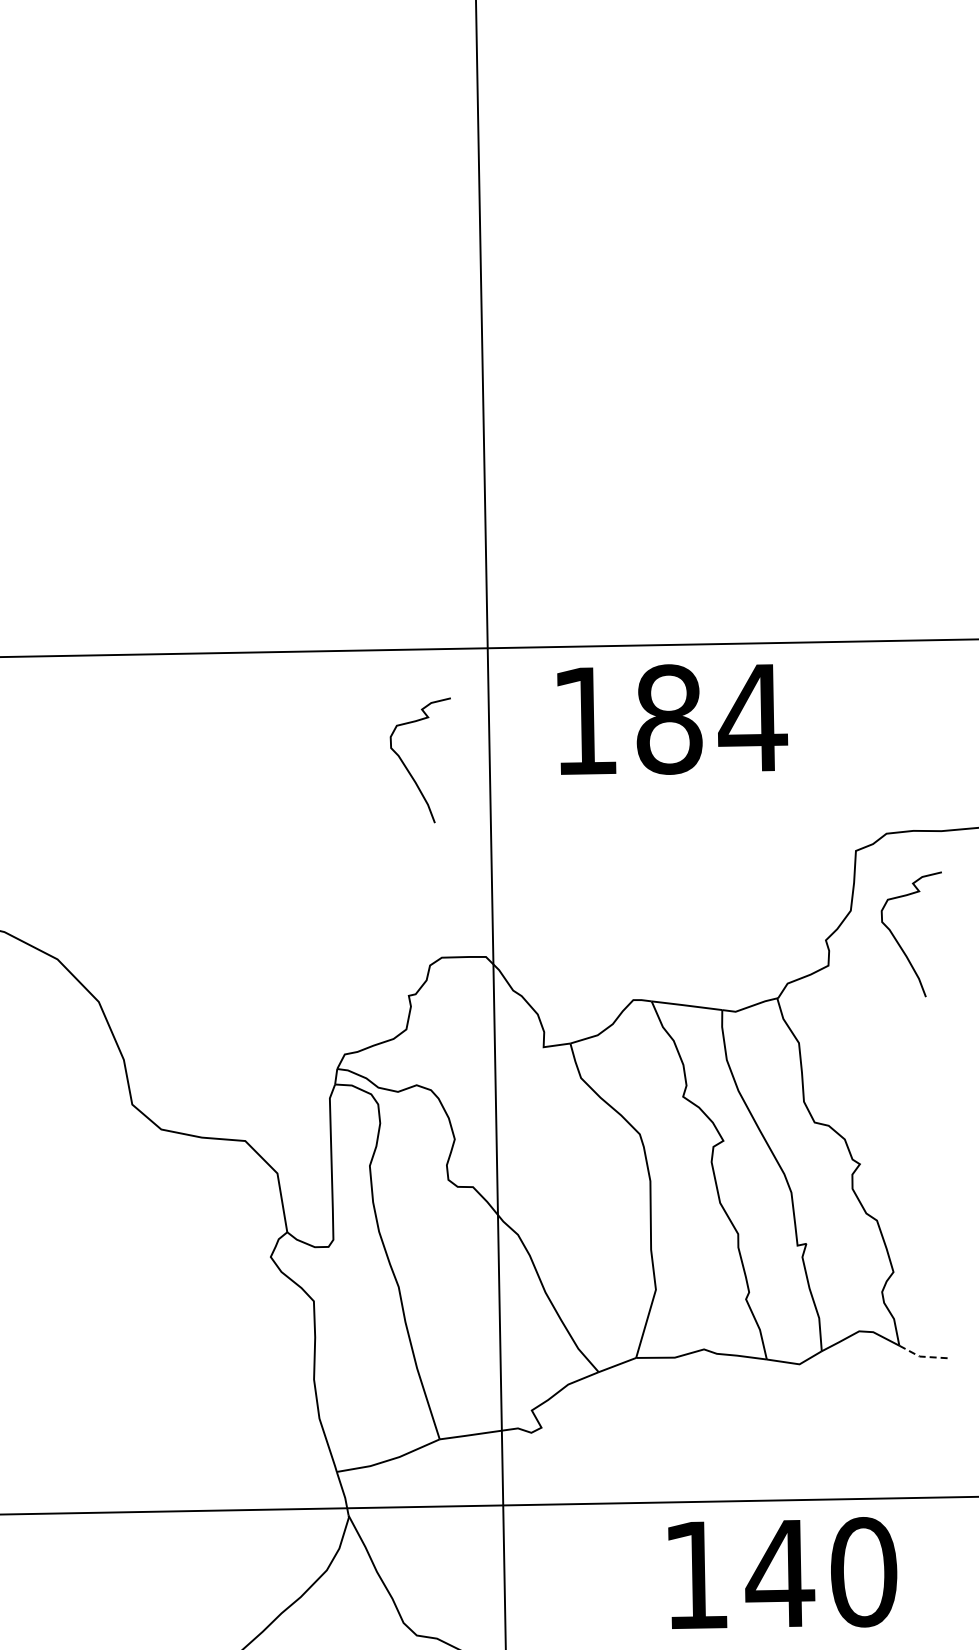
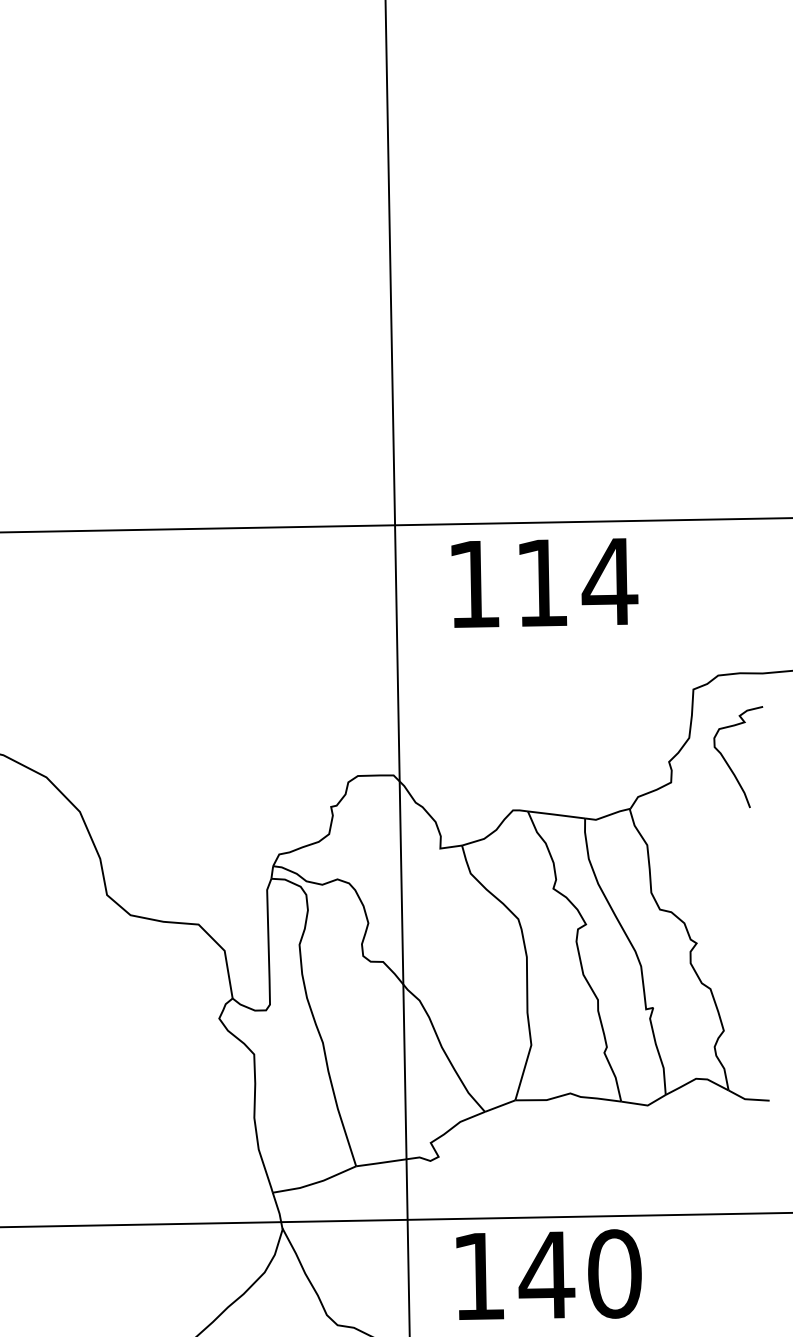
text: (669, 719) -> (542, 583), 184 -> 114
curve: (407, 767) -> (330, 621), removed
line: (923, 1356) -> (748, 1099), dashed -> solid
text: (782, 1572) -> (548, 1274), moved

